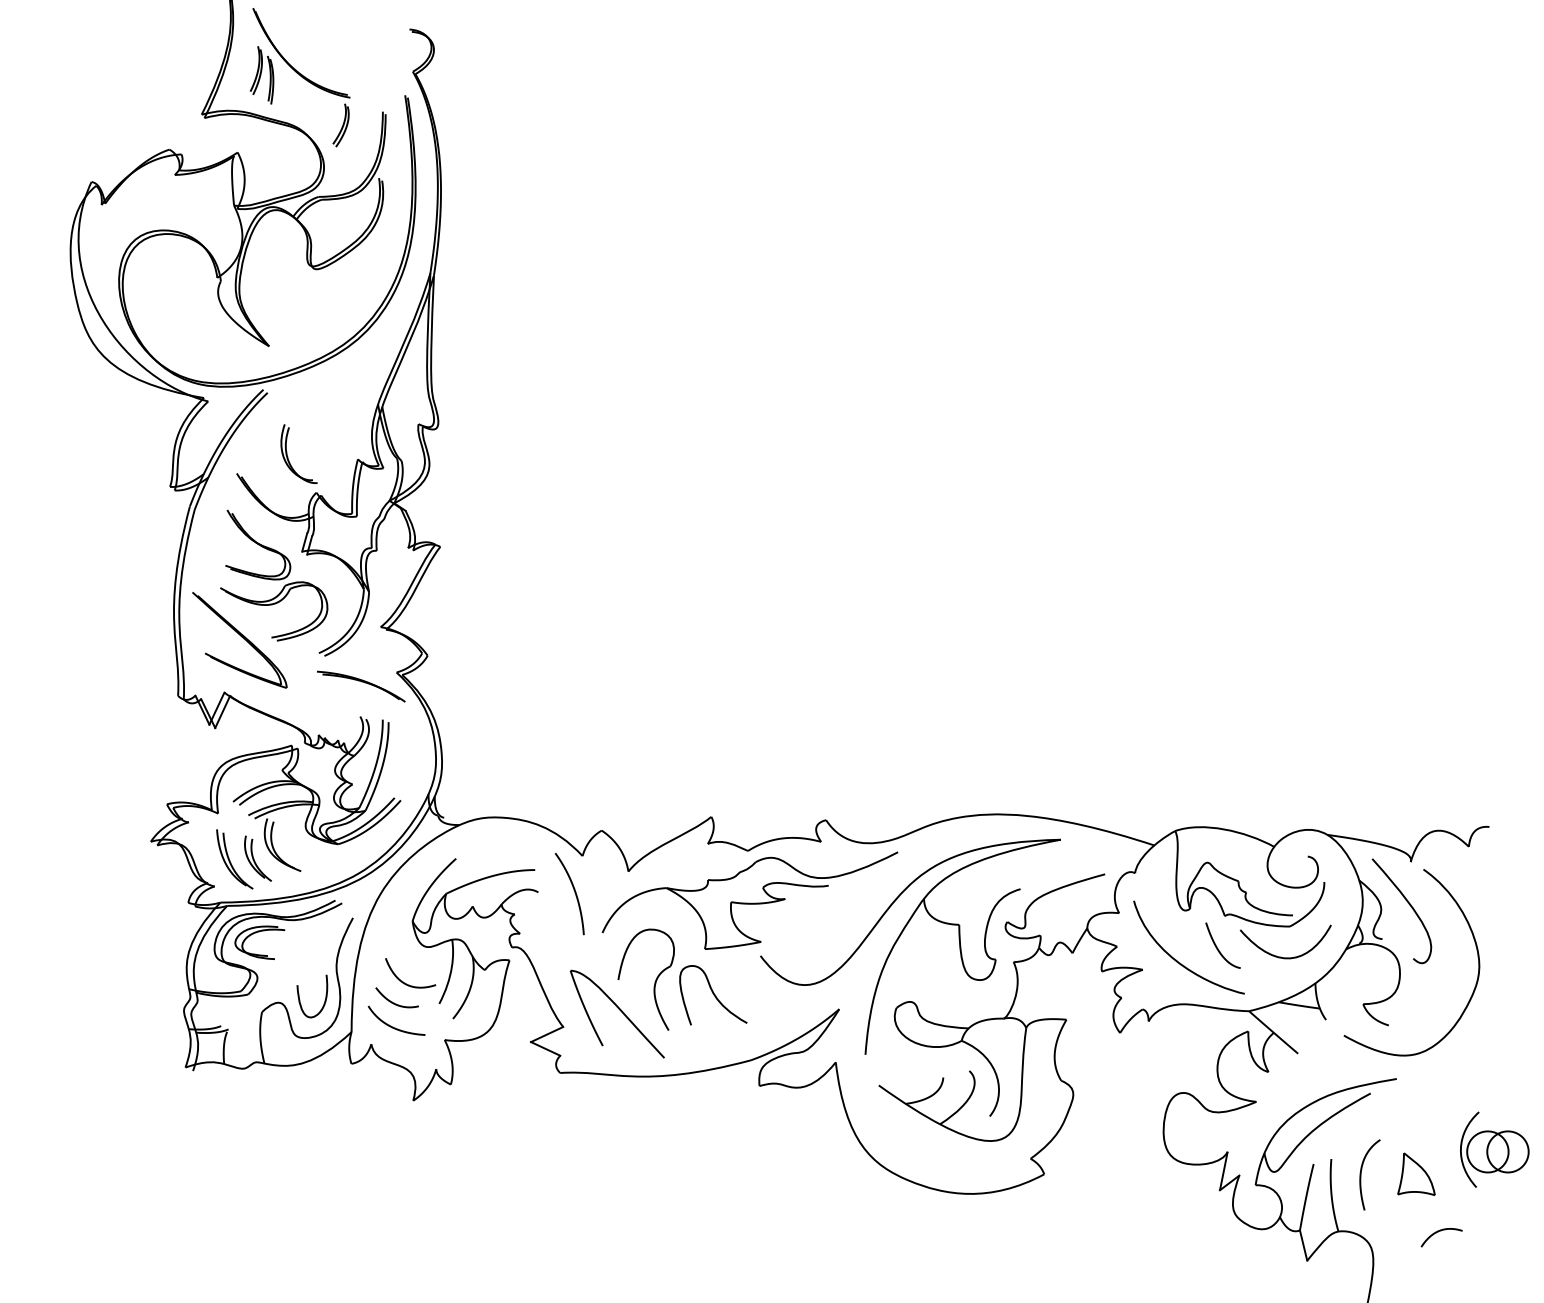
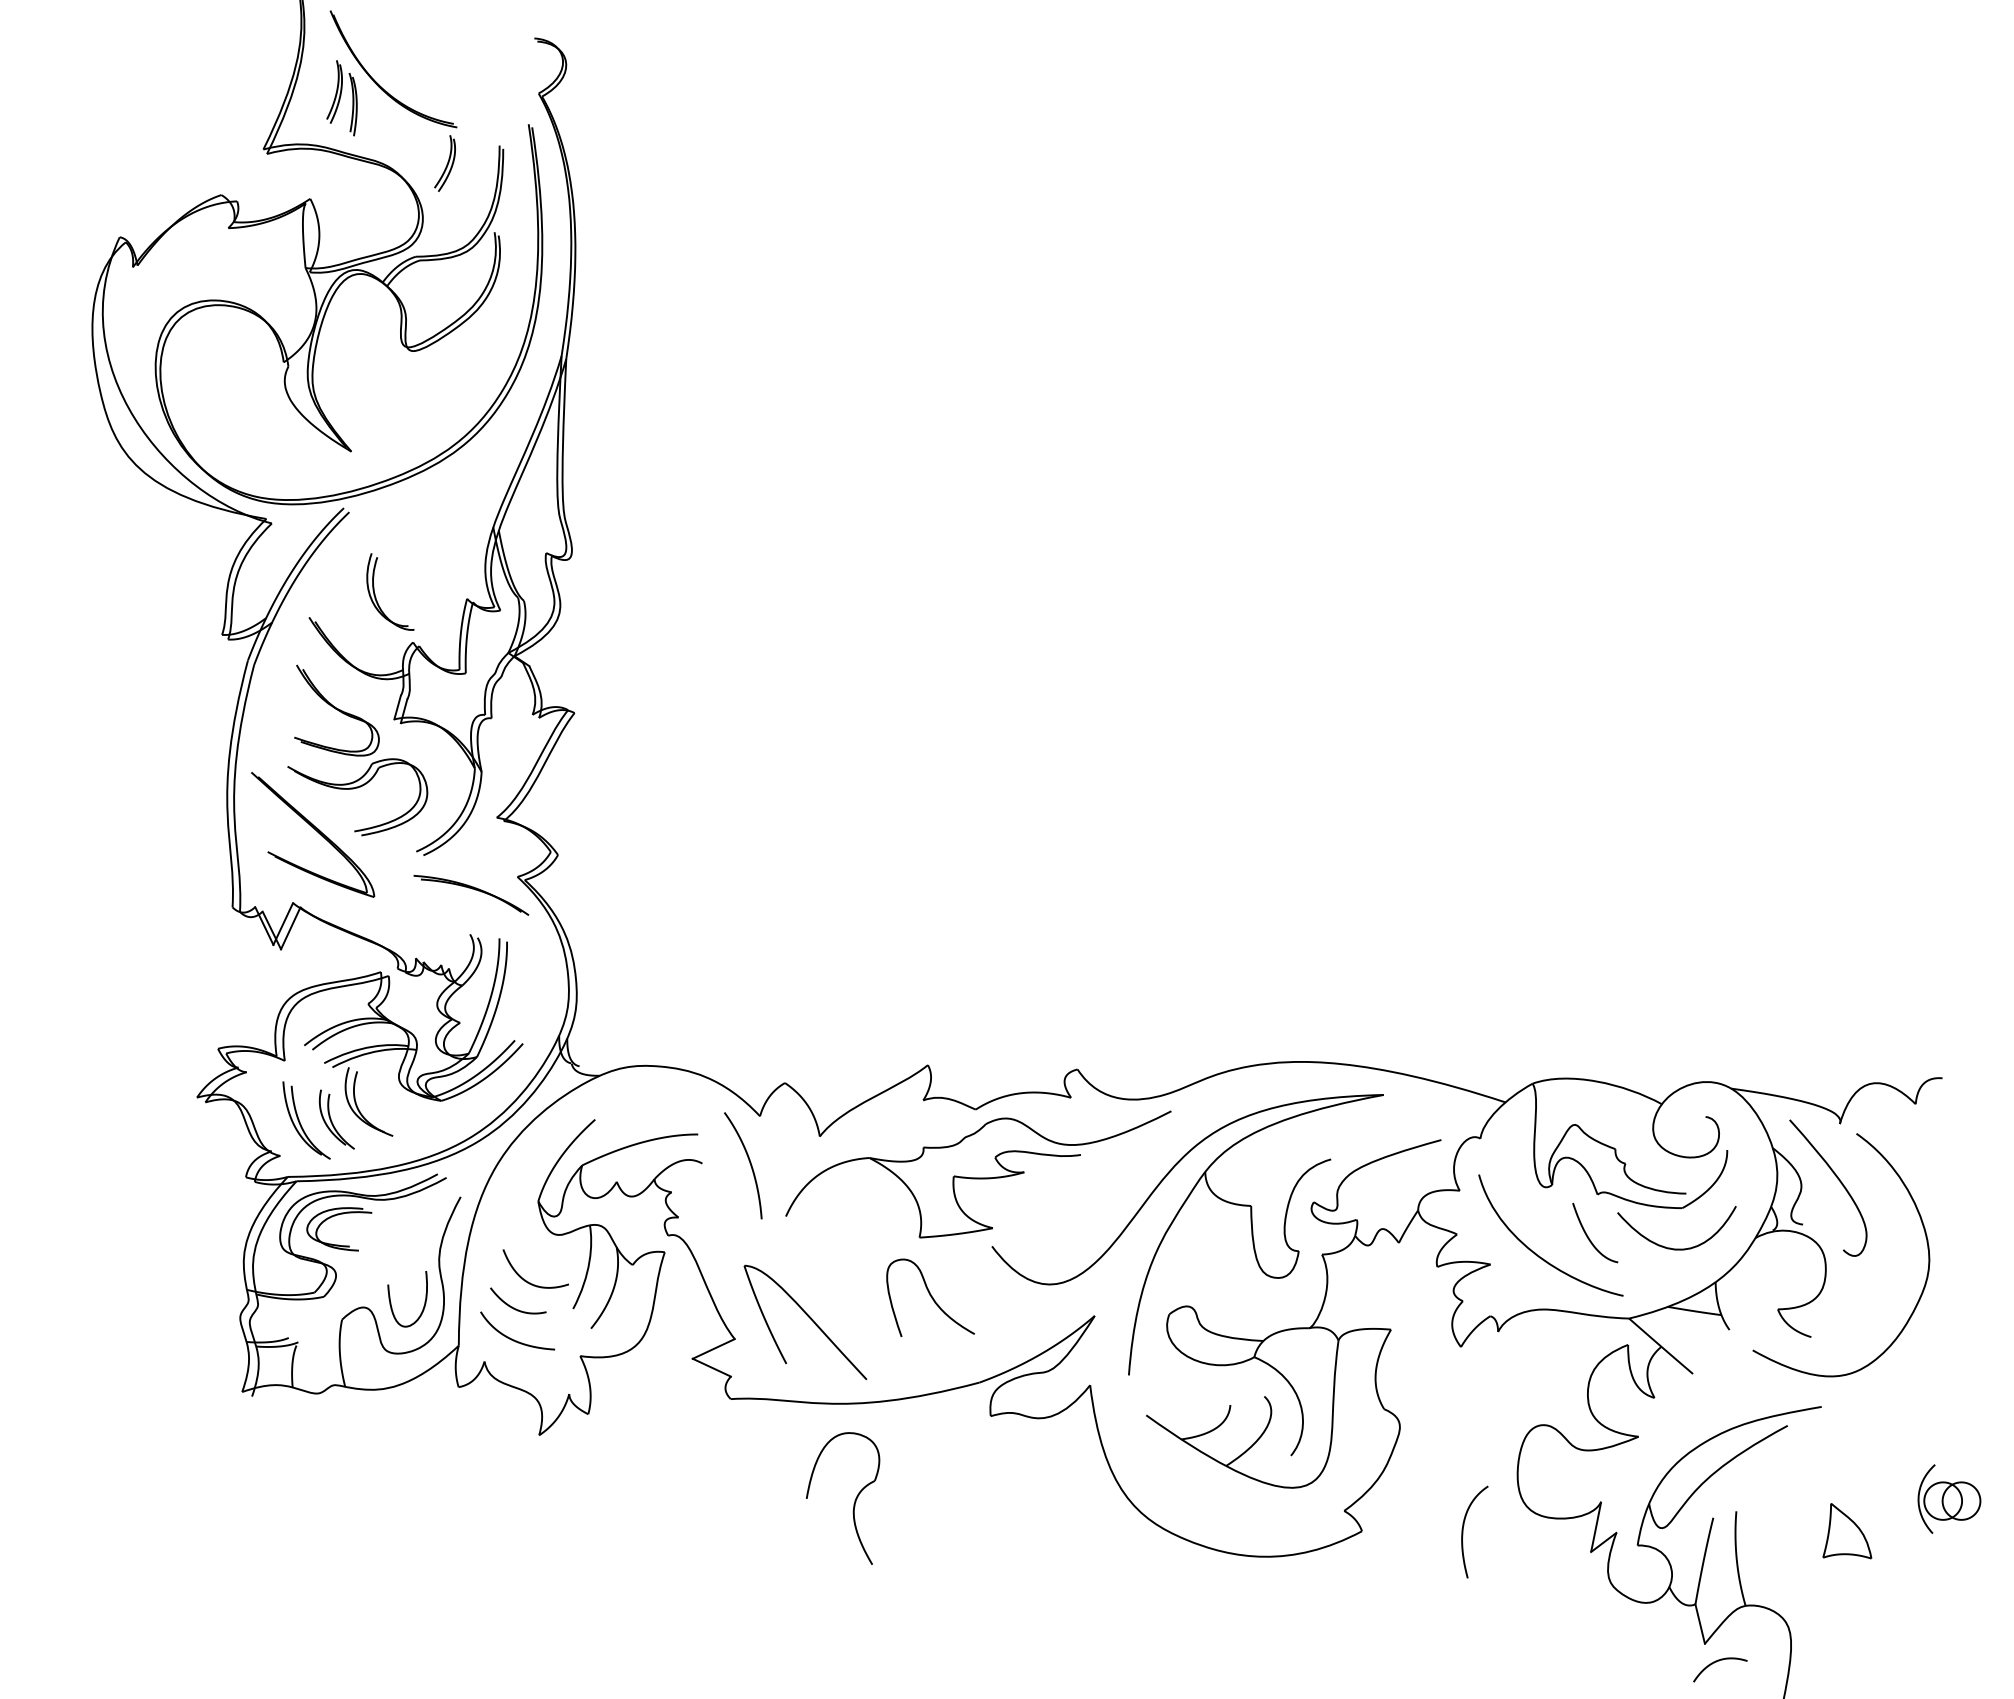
part: (655, 981) -> (854, 1500), moved
part: (1494, 1149) -> (1949, 1498), size x0.7
curve: (1361, 1174) -> (1463, 1531), moved
curve: (1441, 1231) -> (1719, 1661), moved

